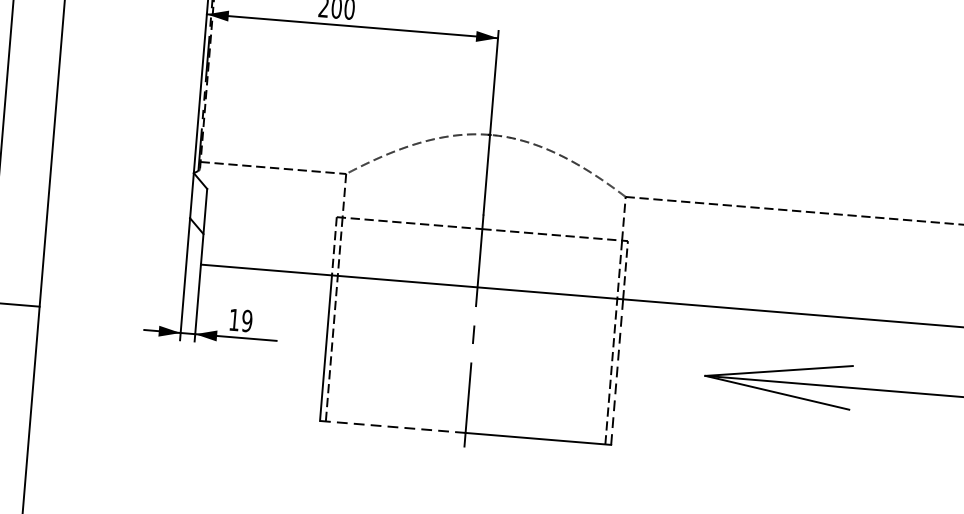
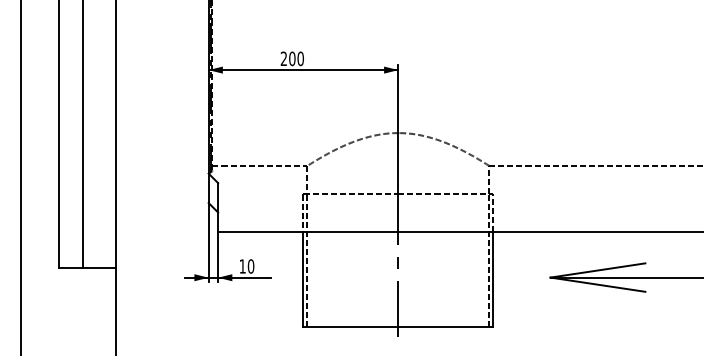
text: (246, 321) -> (250, 266), 19 -> 10
line: (617, 371) -> (493, 279), dashed -> solid
line: (393, 427) -> (351, 327), dashed -> solid

